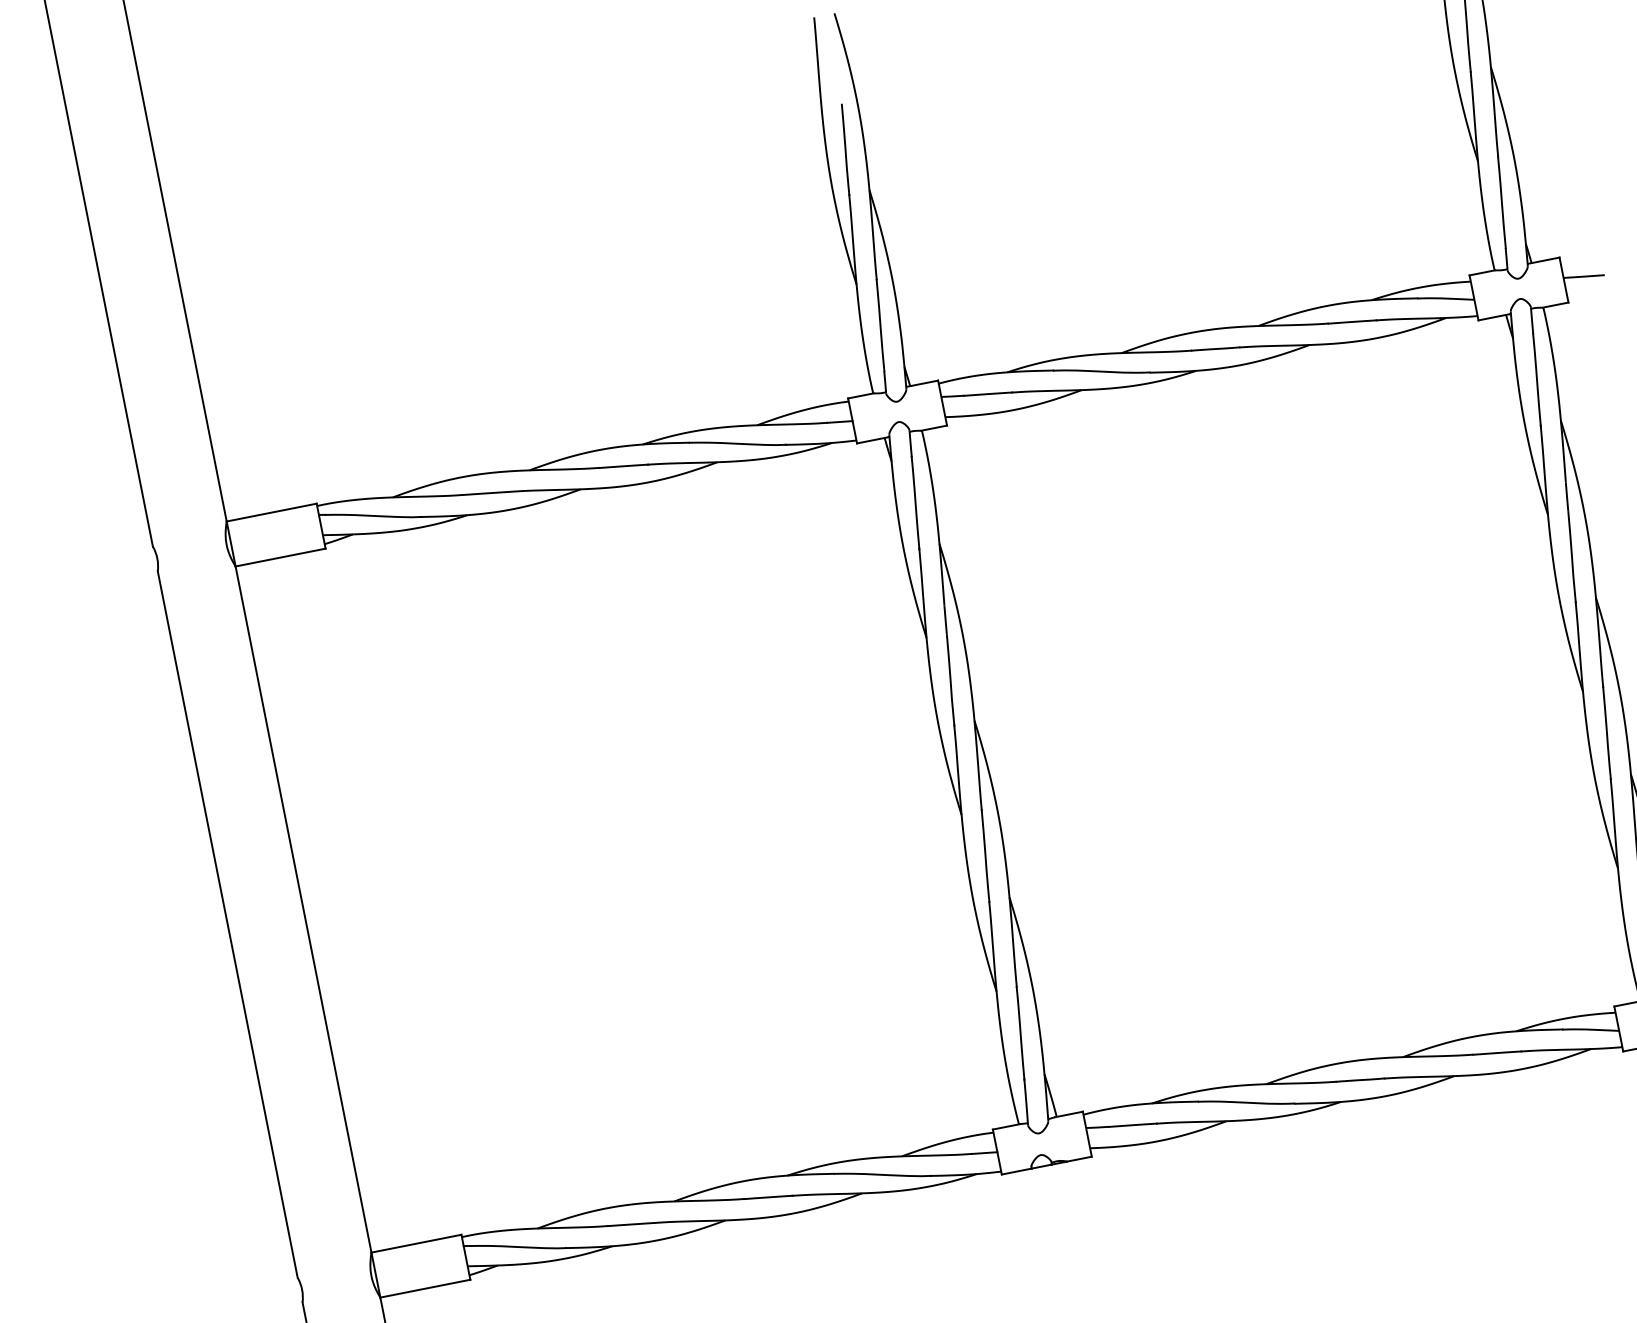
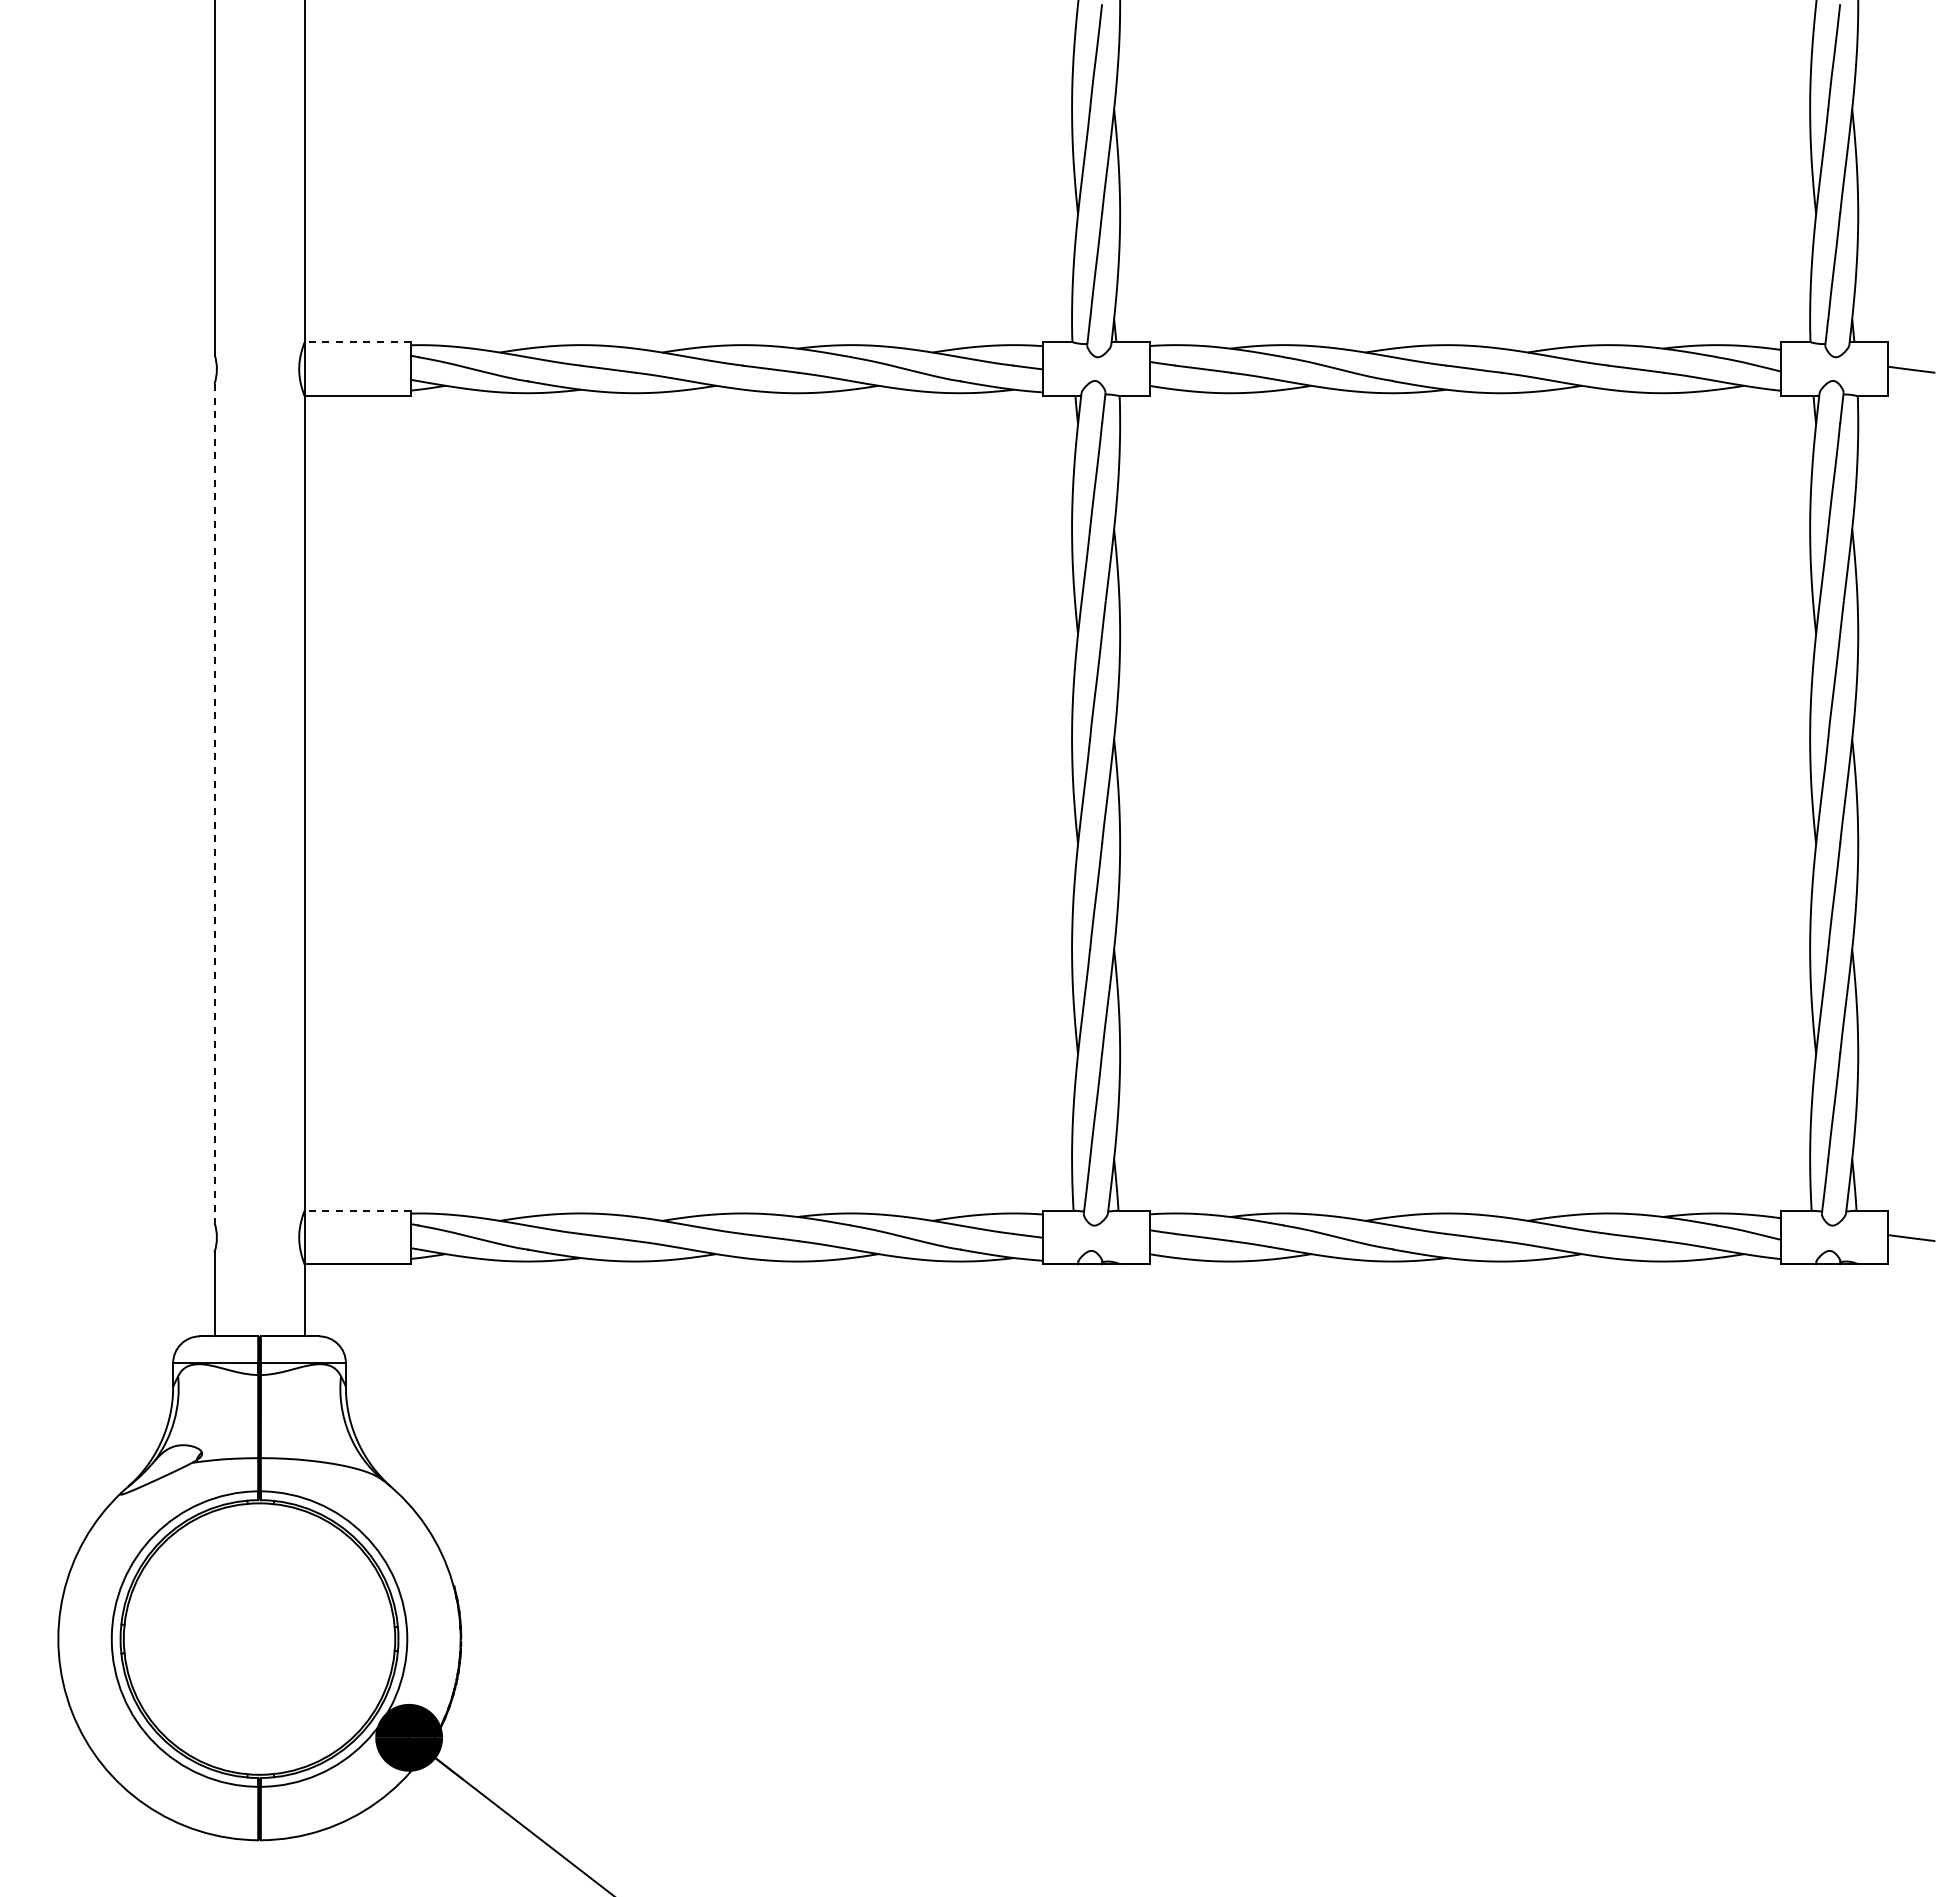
line: (271, 512) -> (357, 342), solid -> dashed
line: (227, 924) -> (214, 803), solid -> dashed
line: (415, 1243) -> (357, 1210), solid -> dashed

